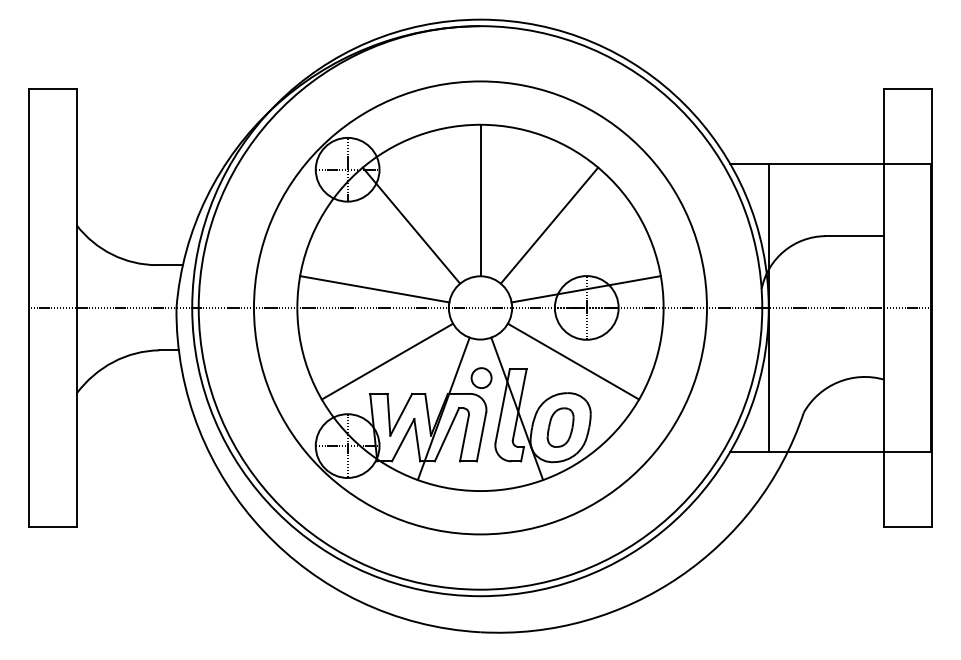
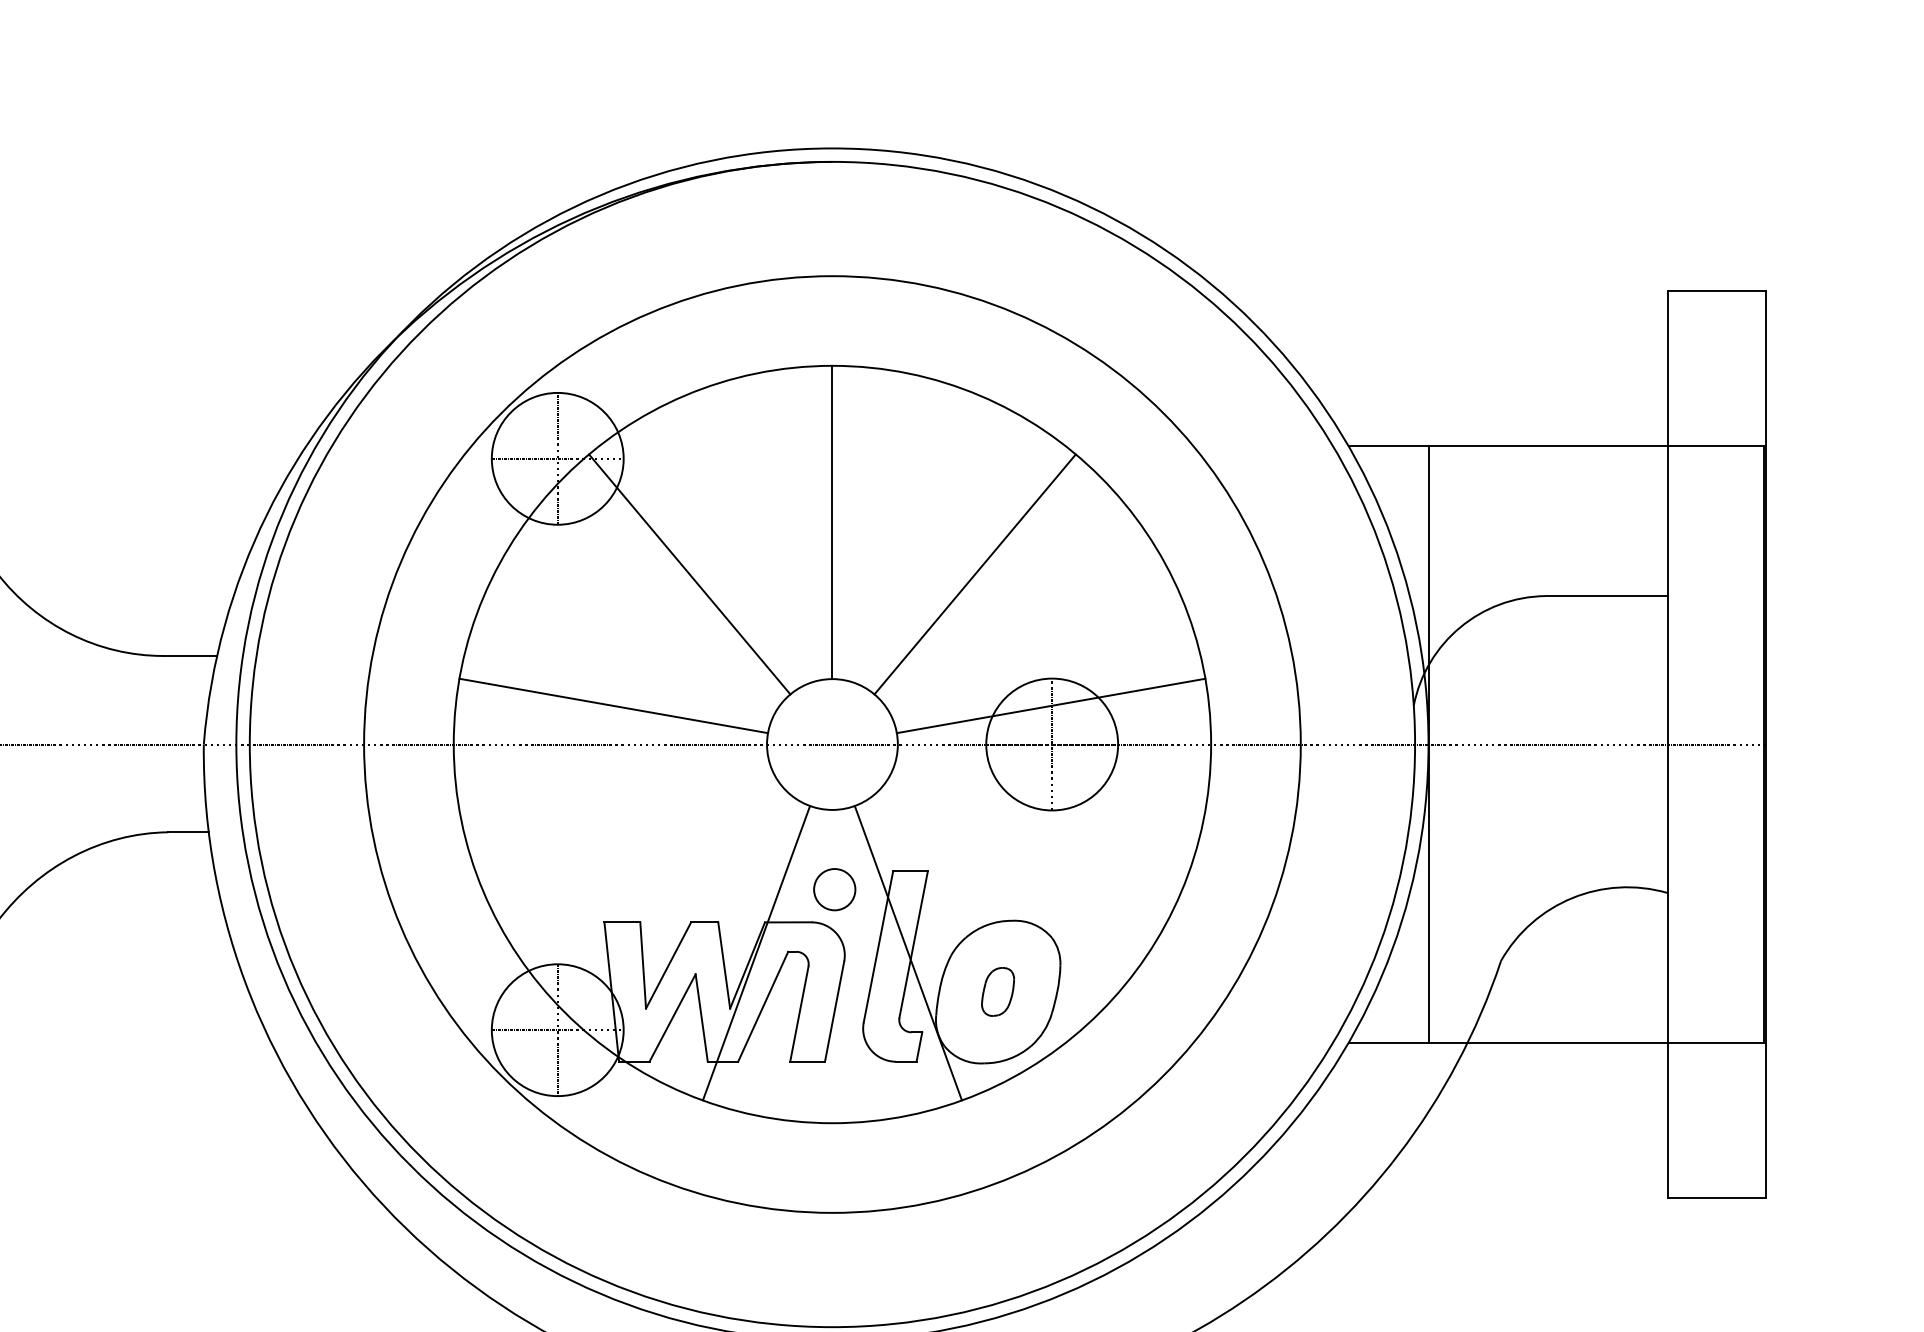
line: (387, 361) -> (640, 855), removed
line: (573, 361) -> (1024, 855), removed
part: (560, 427) -> (997, 991), size x0.6

